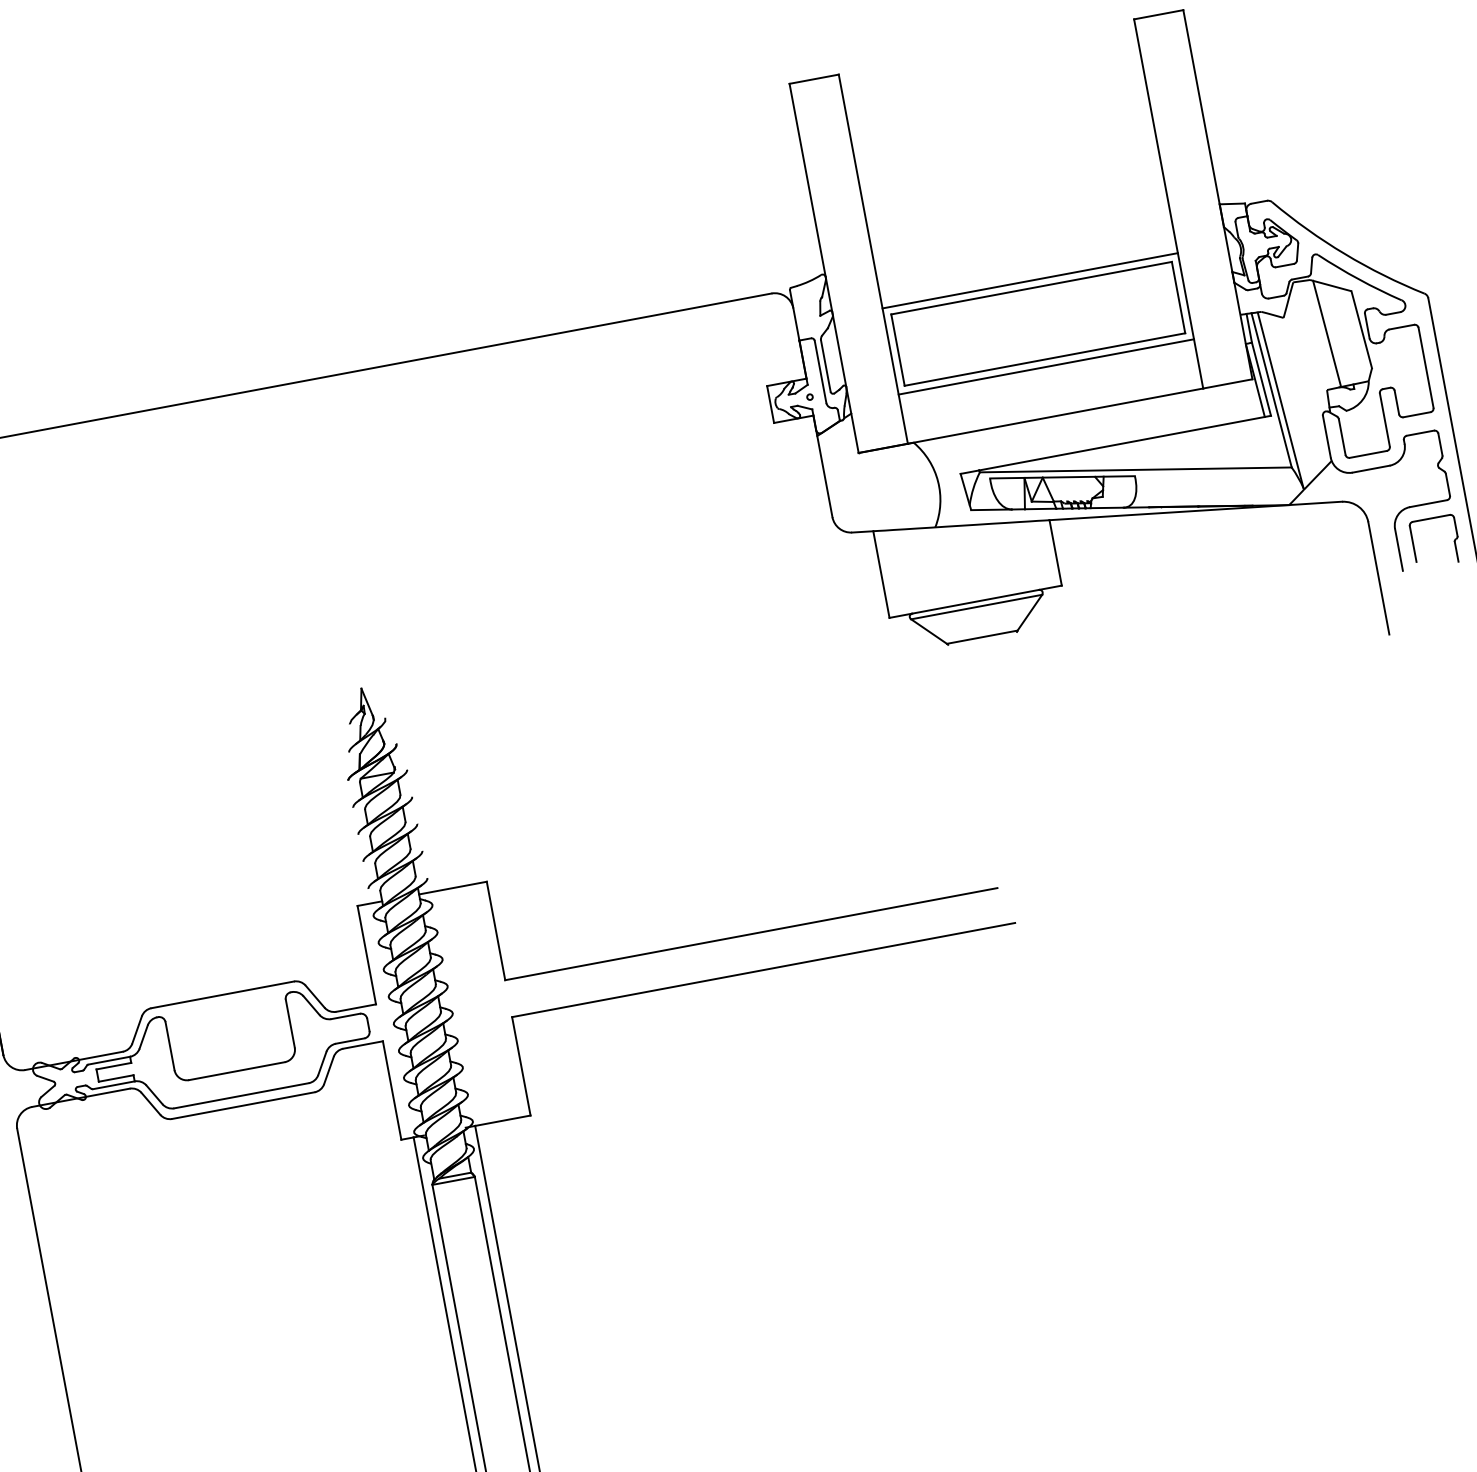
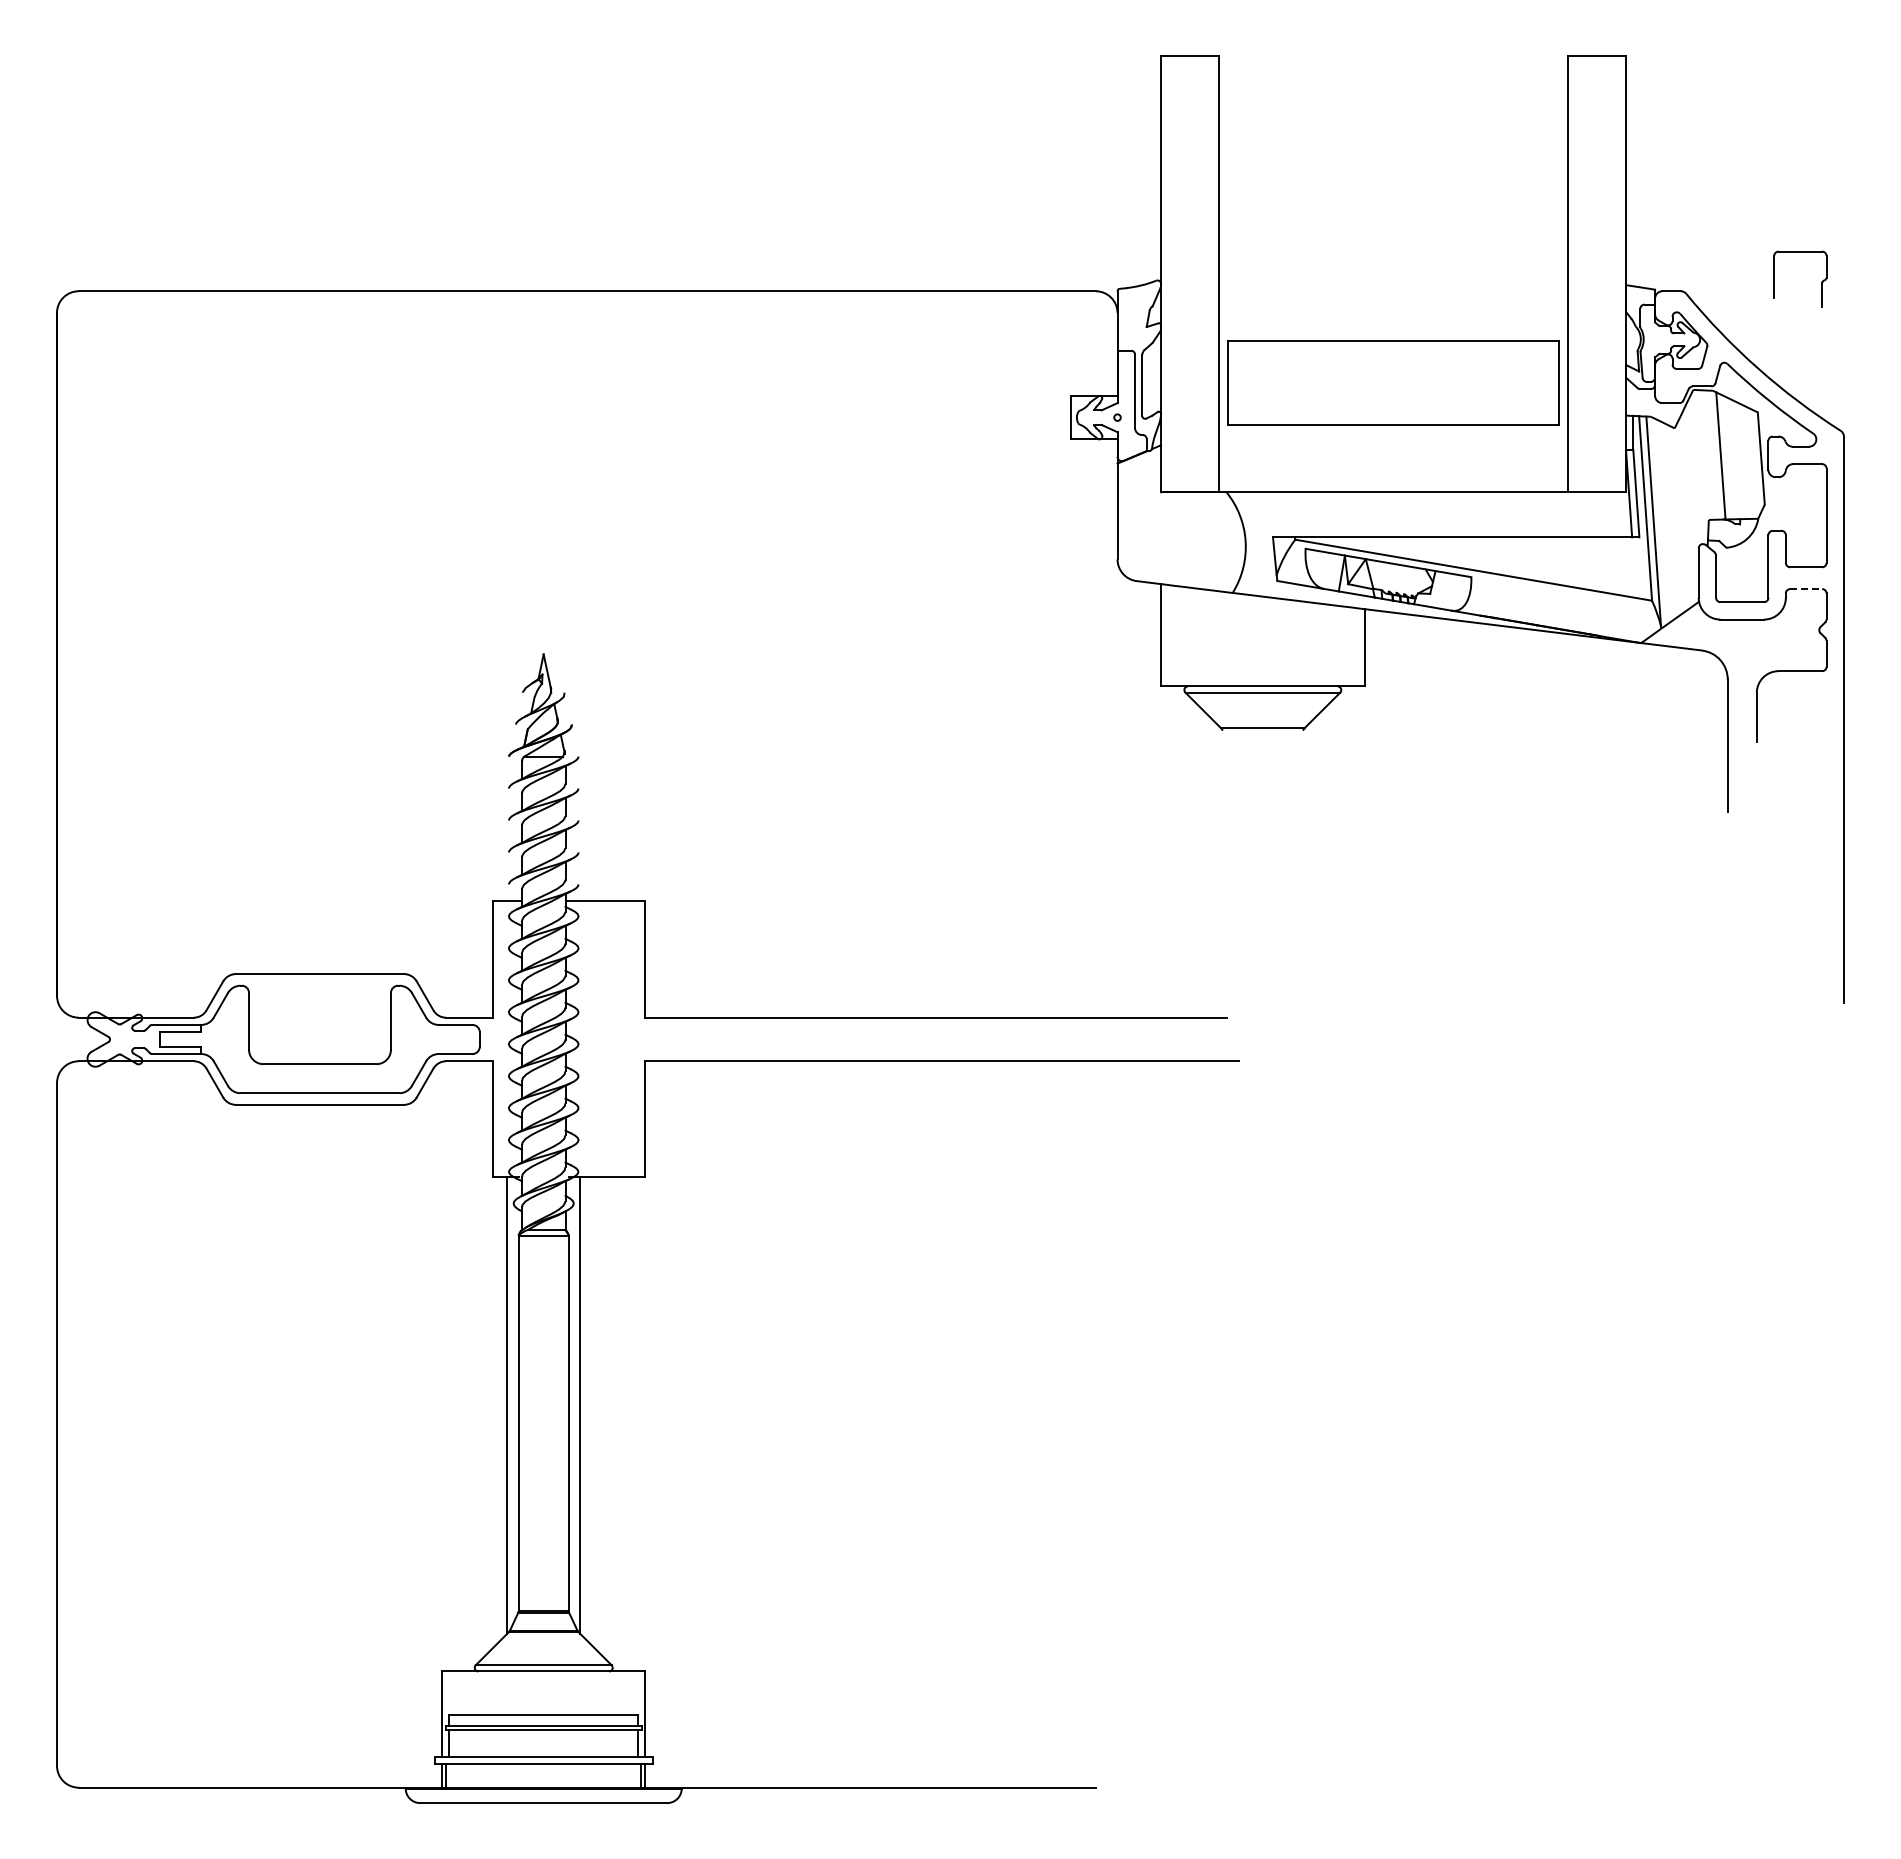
line: (1030, 280) -> (1393, 331), removed
line: (1046, 366) -> (1393, 433), removed
line: (1420, 433) -> (1806, 589), solid -> dashed
part: (1453, 540) -> (1821, 281), moved

